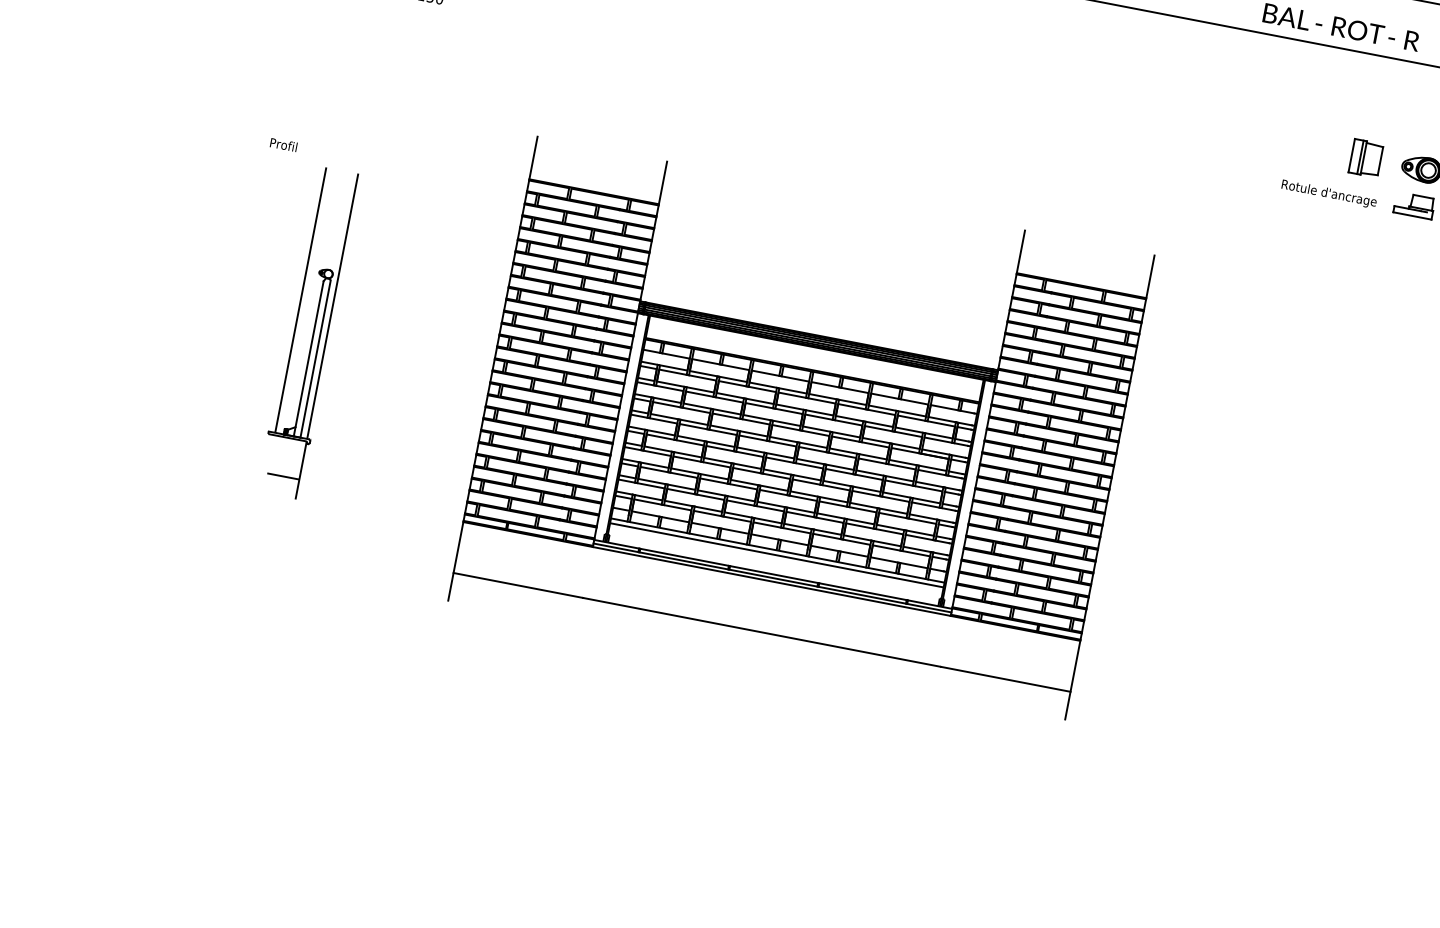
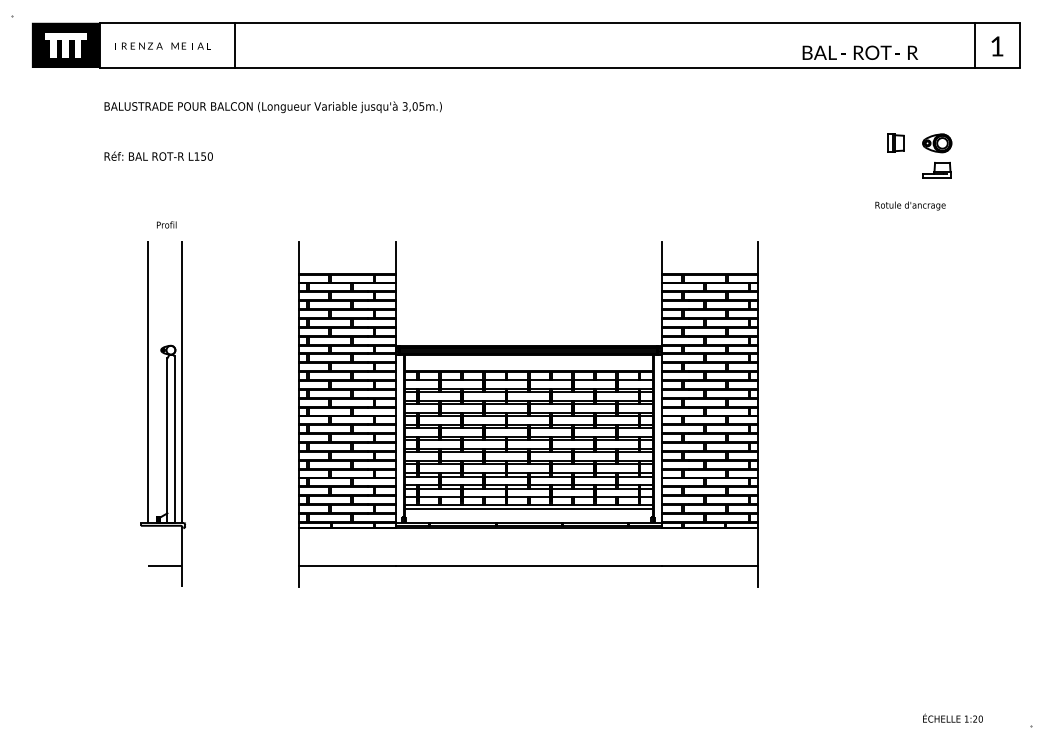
text: (283, 144) -> (166, 224), moved
part: (1365, 157) -> (895, 142), size x0.71
text: (1329, 193) -> (910, 205), moved
part: (308, 331) -> (162, 413), size x1.43

